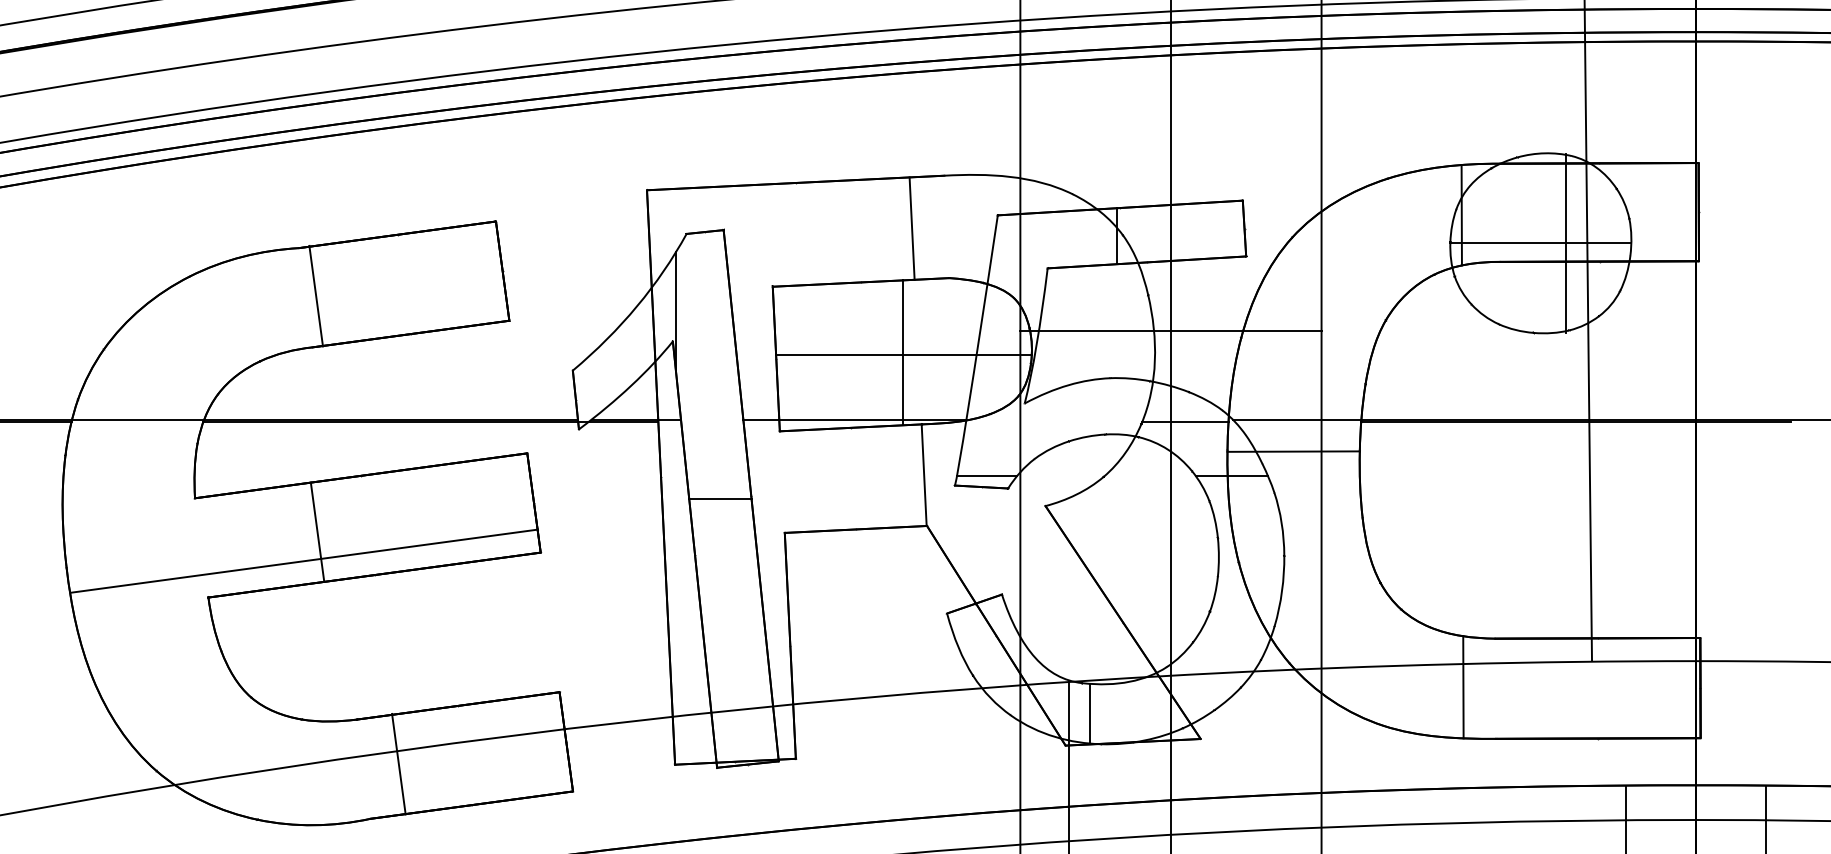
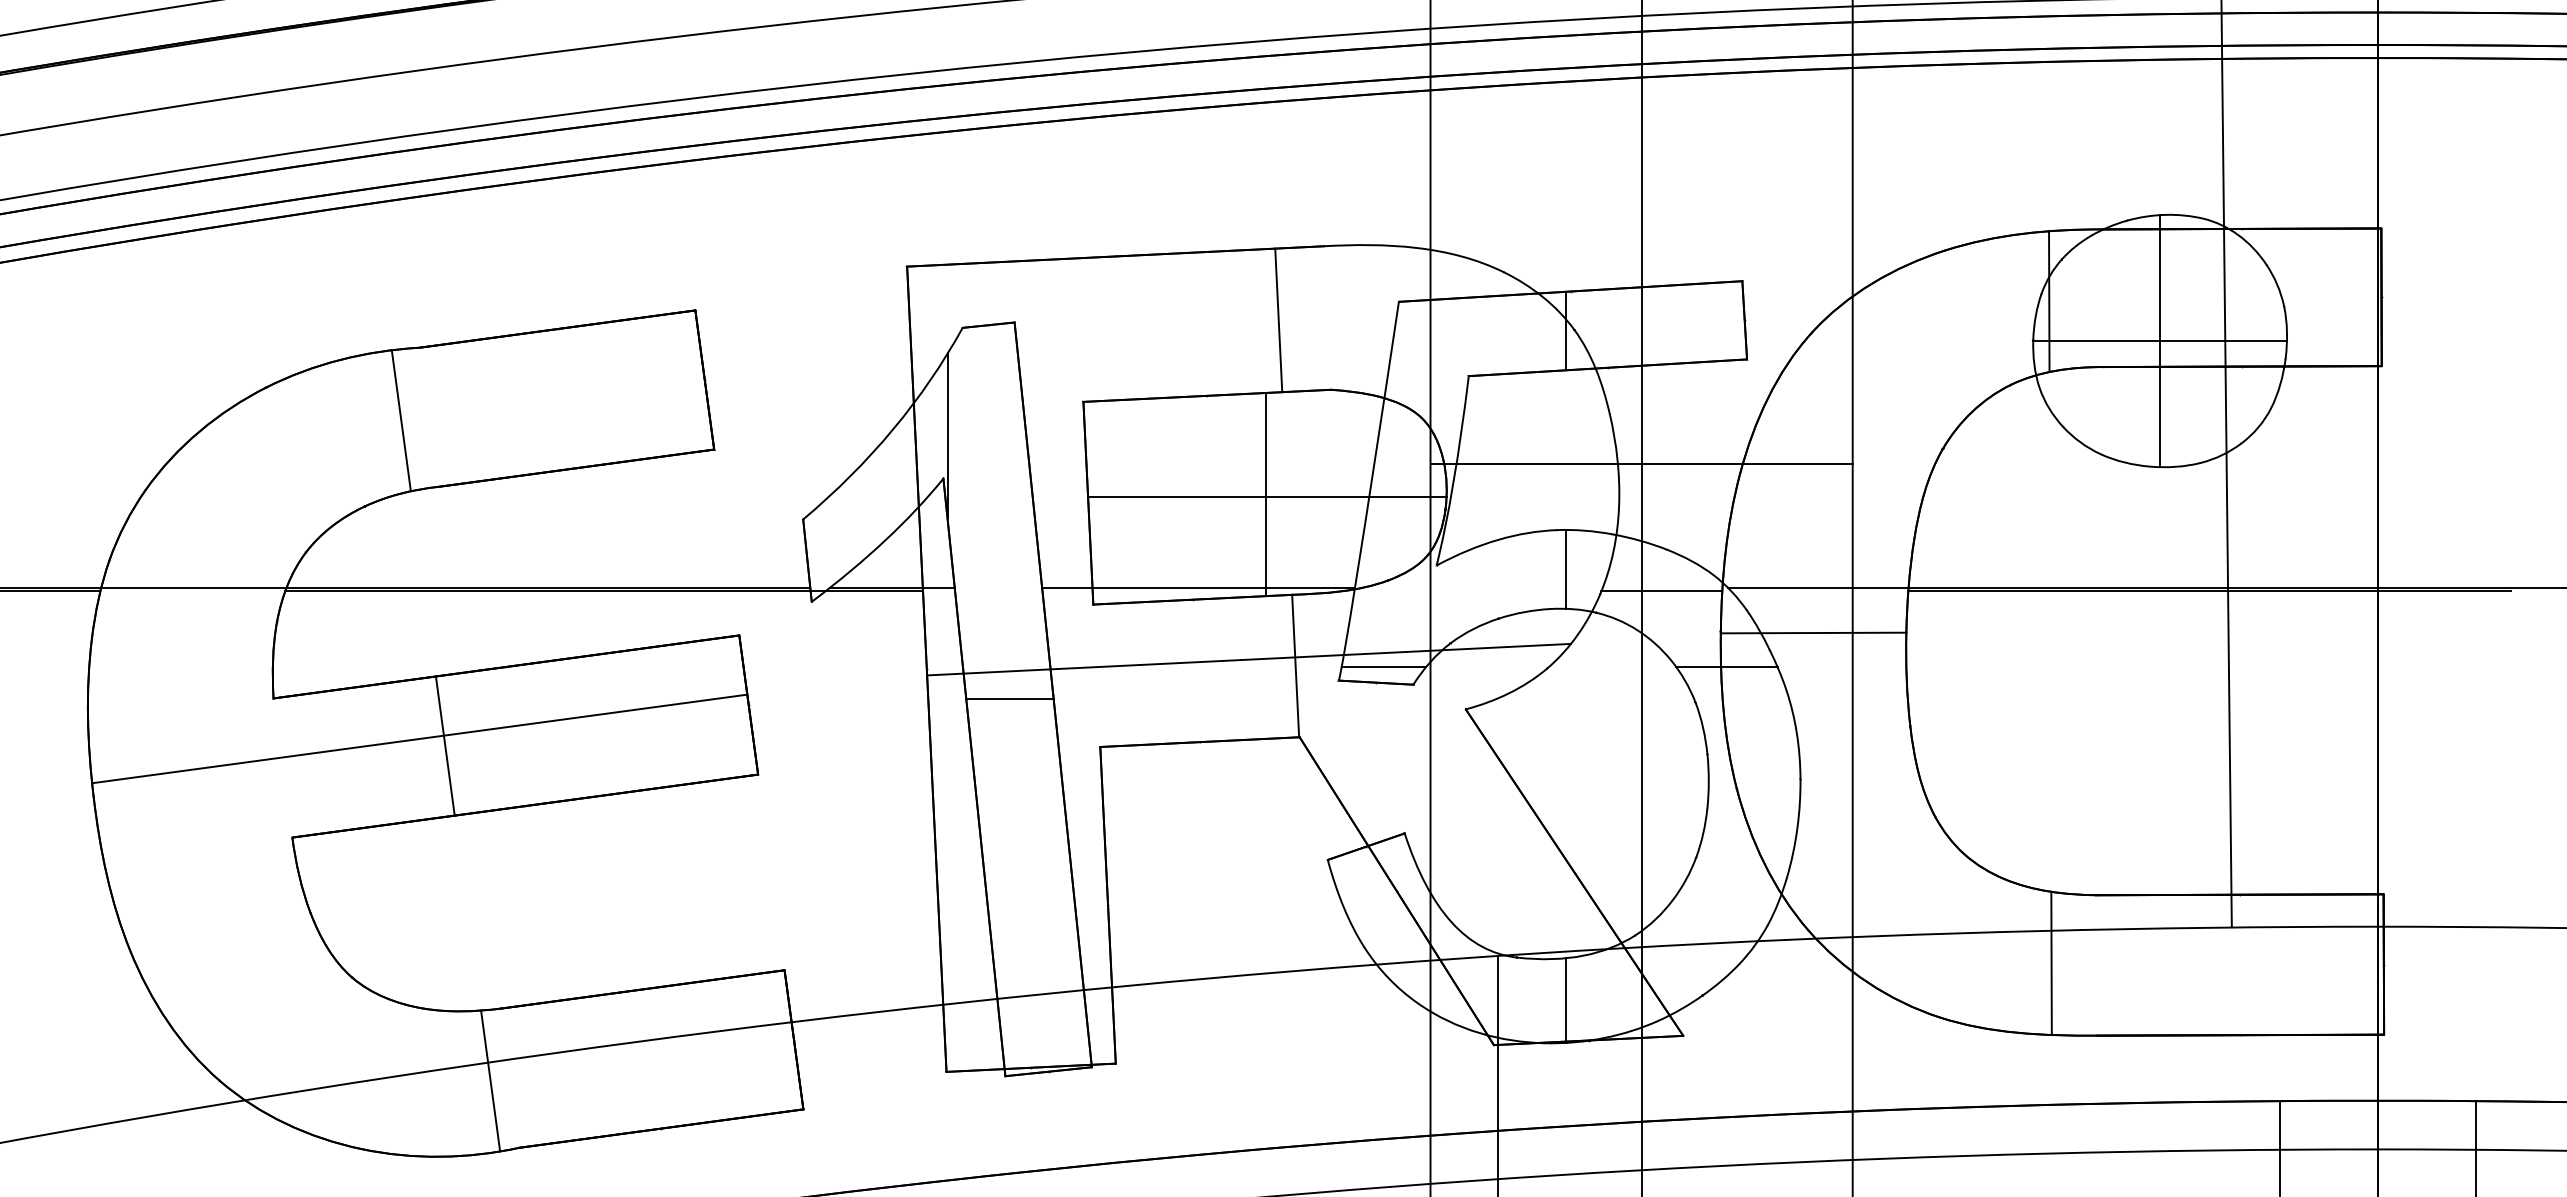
line: (1566, 243) -> (2159, 341), moved
line: (316, 295) -> (401, 419), moved
line: (1117, 406) -> (1566, 569), added
line: (890, 470) -> (1248, 659), added
line: (304, 560) -> (419, 737), moved
line: (1090, 713) -> (1566, 1000), moved
line: (398, 763) -> (490, 1080), moved

